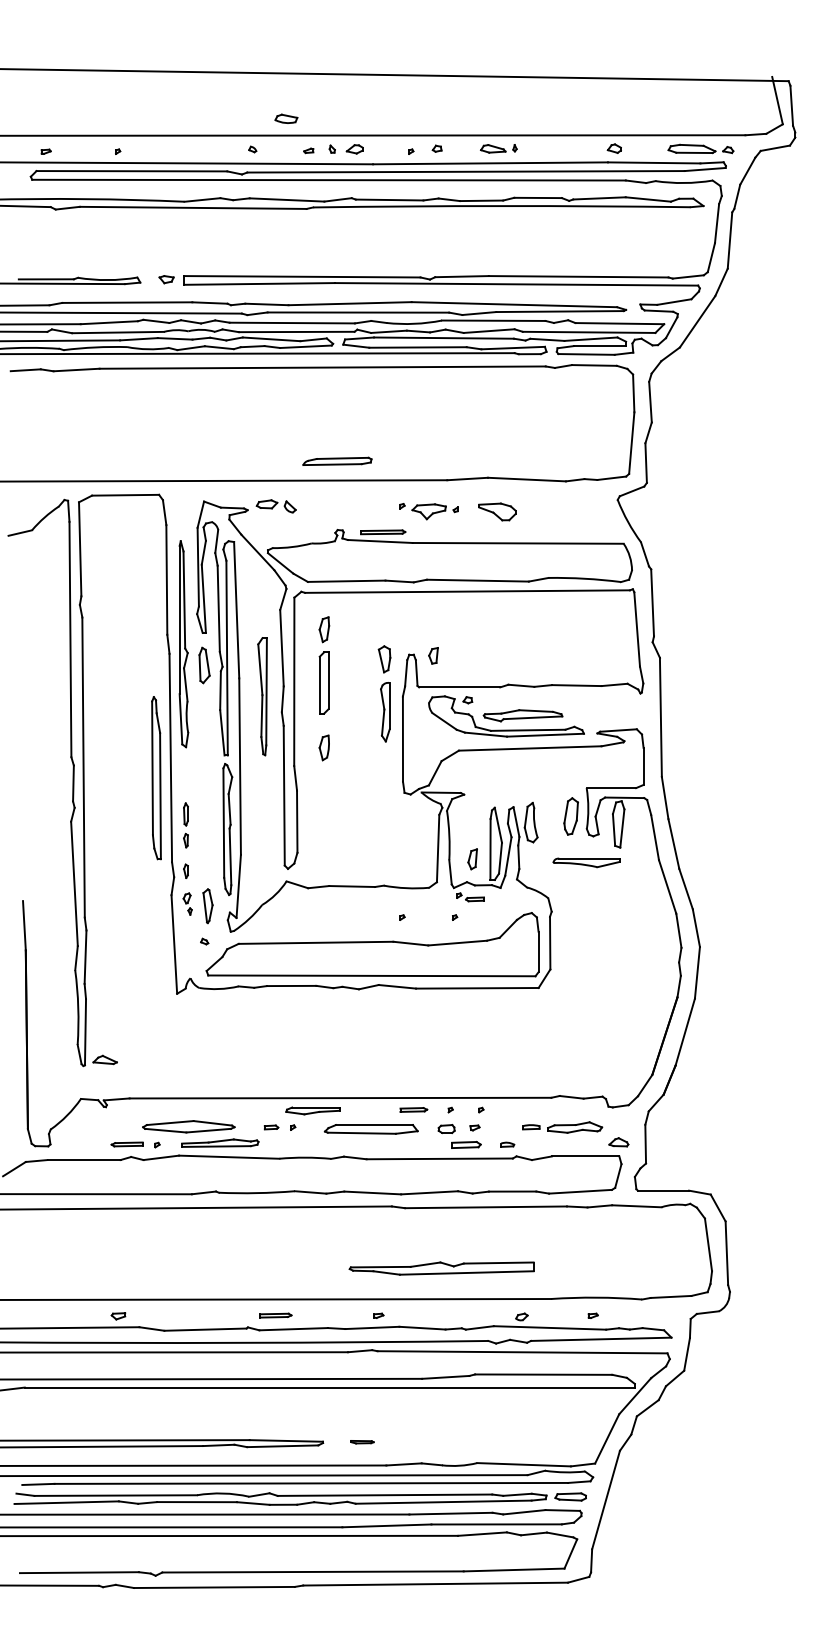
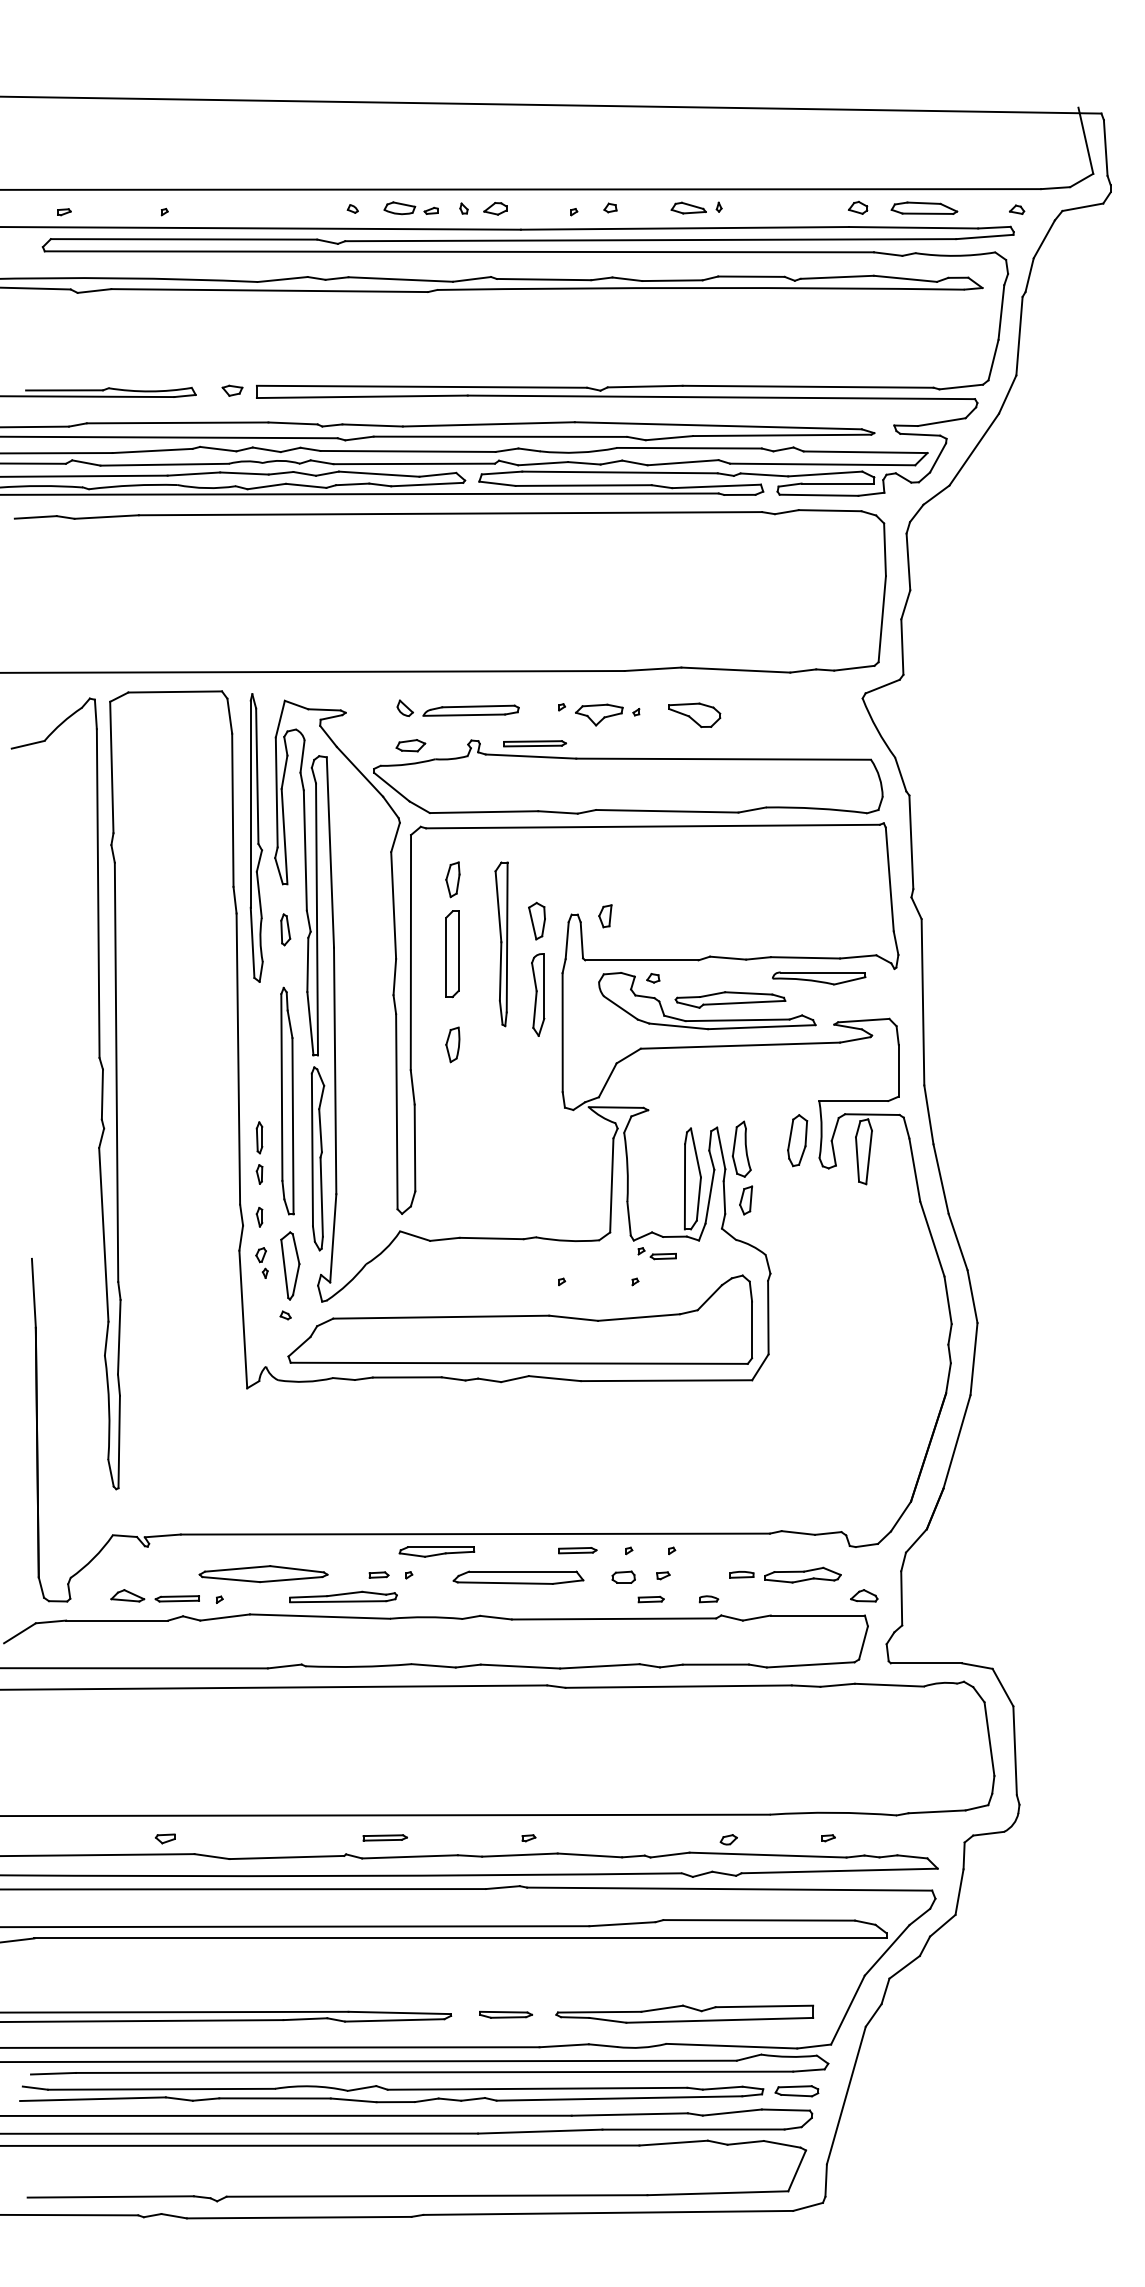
part: (286, 119) -> (399, 208), moved
part: (692, 148) -> (924, 207), moved
part: (336, 461) -> (470, 710), moved
part: (266, 504) -> (410, 745), moved
part: (183, 643) -> (256, 837), moved
part: (204, 665) -> (285, 929), size x0.62
part: (262, 696) -> (501, 944), moved
part: (156, 777) -> (287, 1100), moved
part: (472, 859) -> (746, 1200), moved
part: (586, 862) -> (819, 978), moved
part: (208, 905) -> (290, 1265), size x1.43
part: (105, 1059) -> (127, 1595), moved
part: (220, 1142) -> (343, 1596), moved
part: (465, 1144) -> (650, 1599), size x0.62
part: (441, 1268) -> (684, 2013), moved
part: (362, 1442) -> (506, 2014), size x1.67

